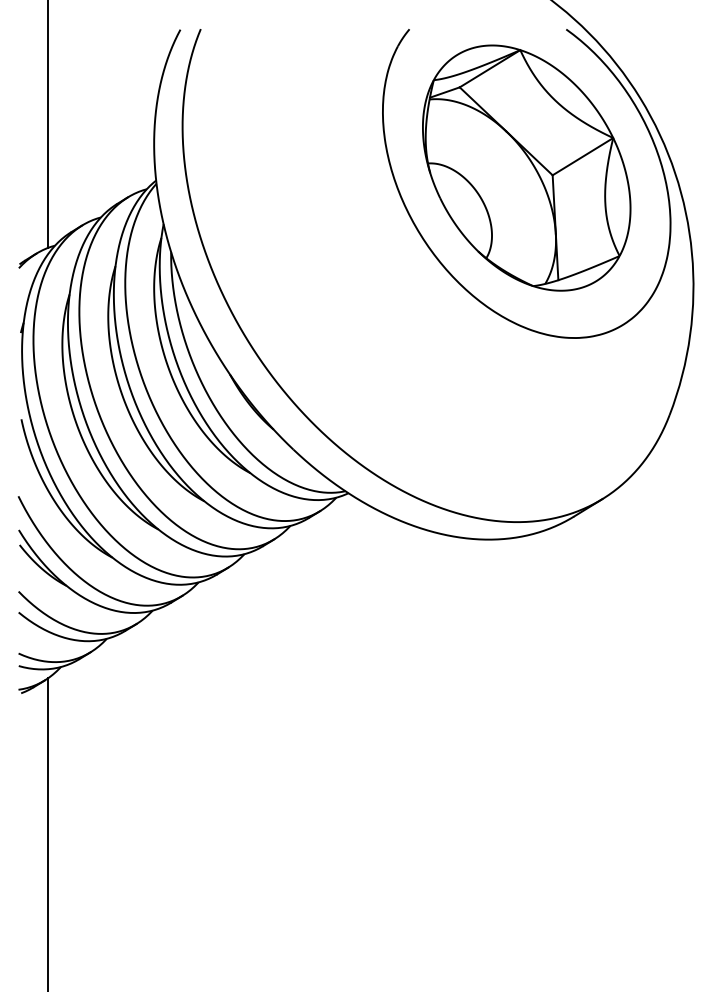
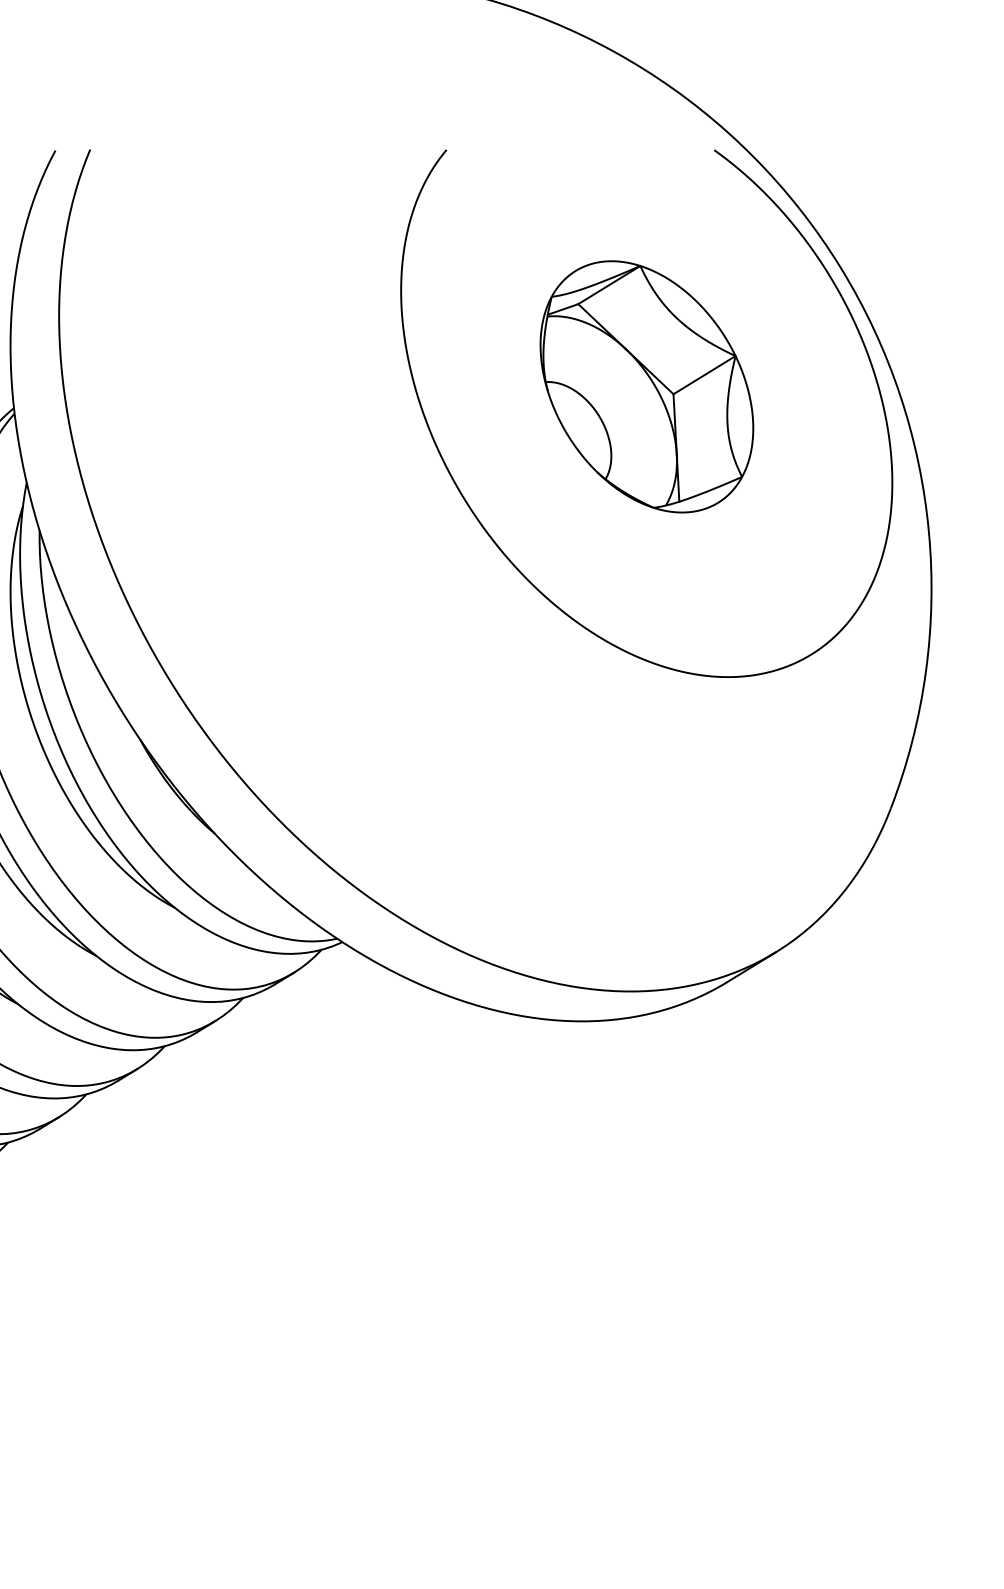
part: (526, 167) -> (646, 385), size x0.6

